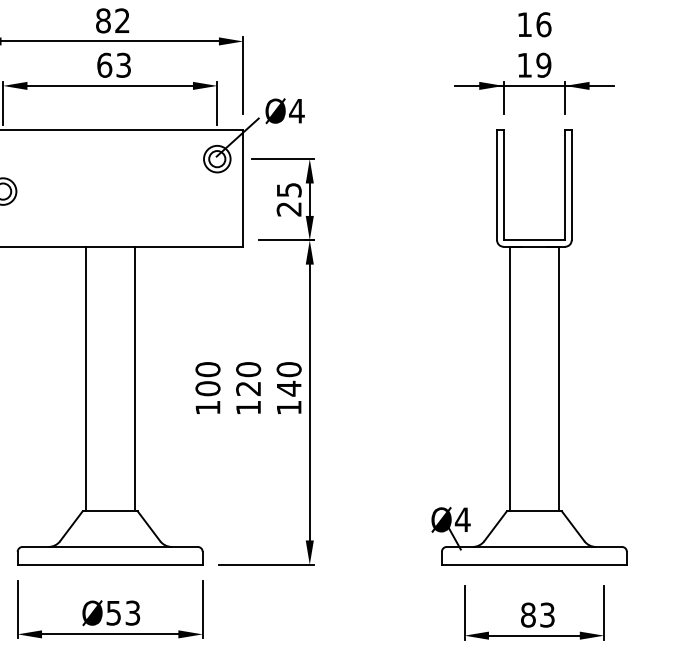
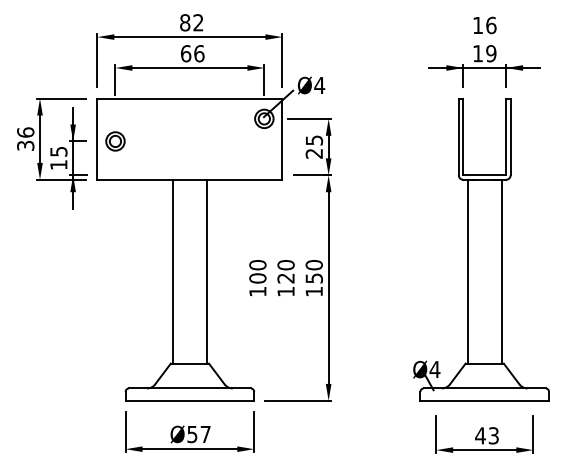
text: (123, 65) -> (199, 53), 63 -> 66
text: (288, 388) -> (313, 278), 140 -> 150
text: (132, 613) -> (205, 434), Ø53 -> Ø57
text: (528, 614) -> (480, 435), 83 -> 43

